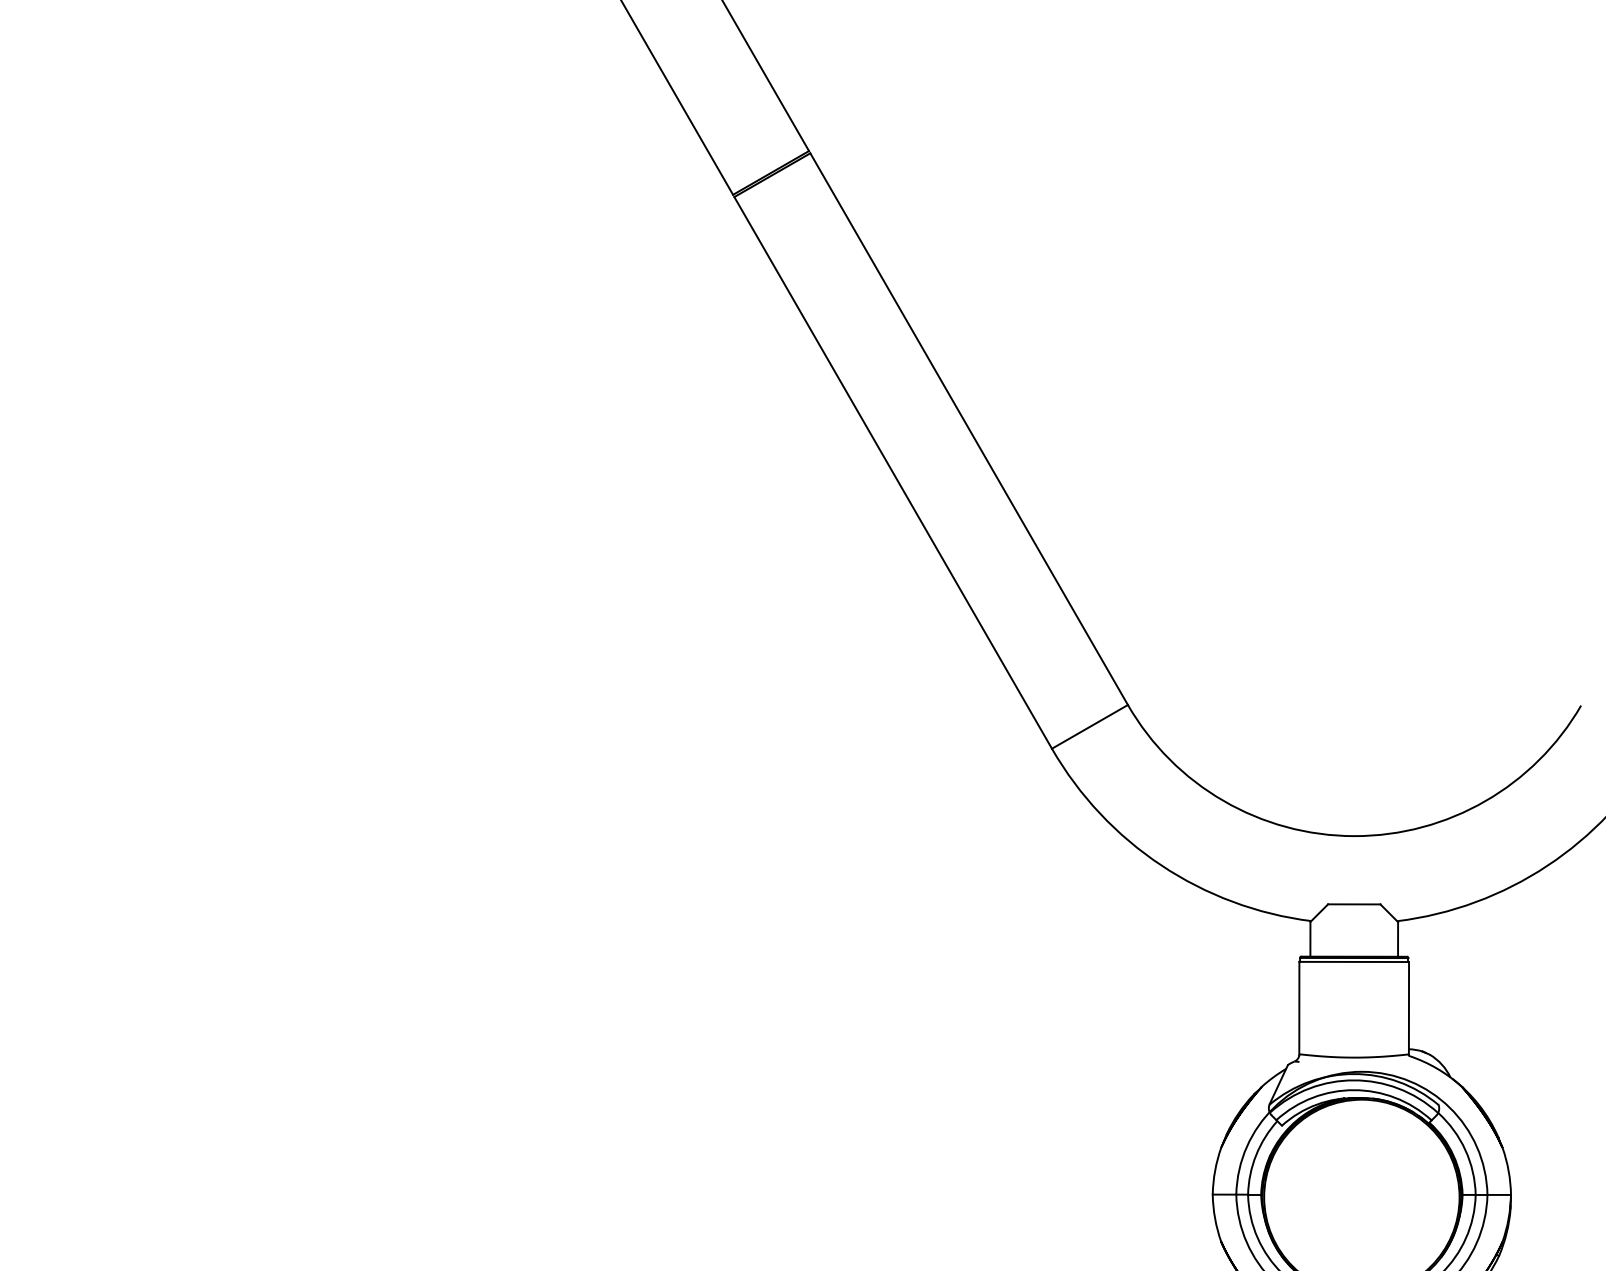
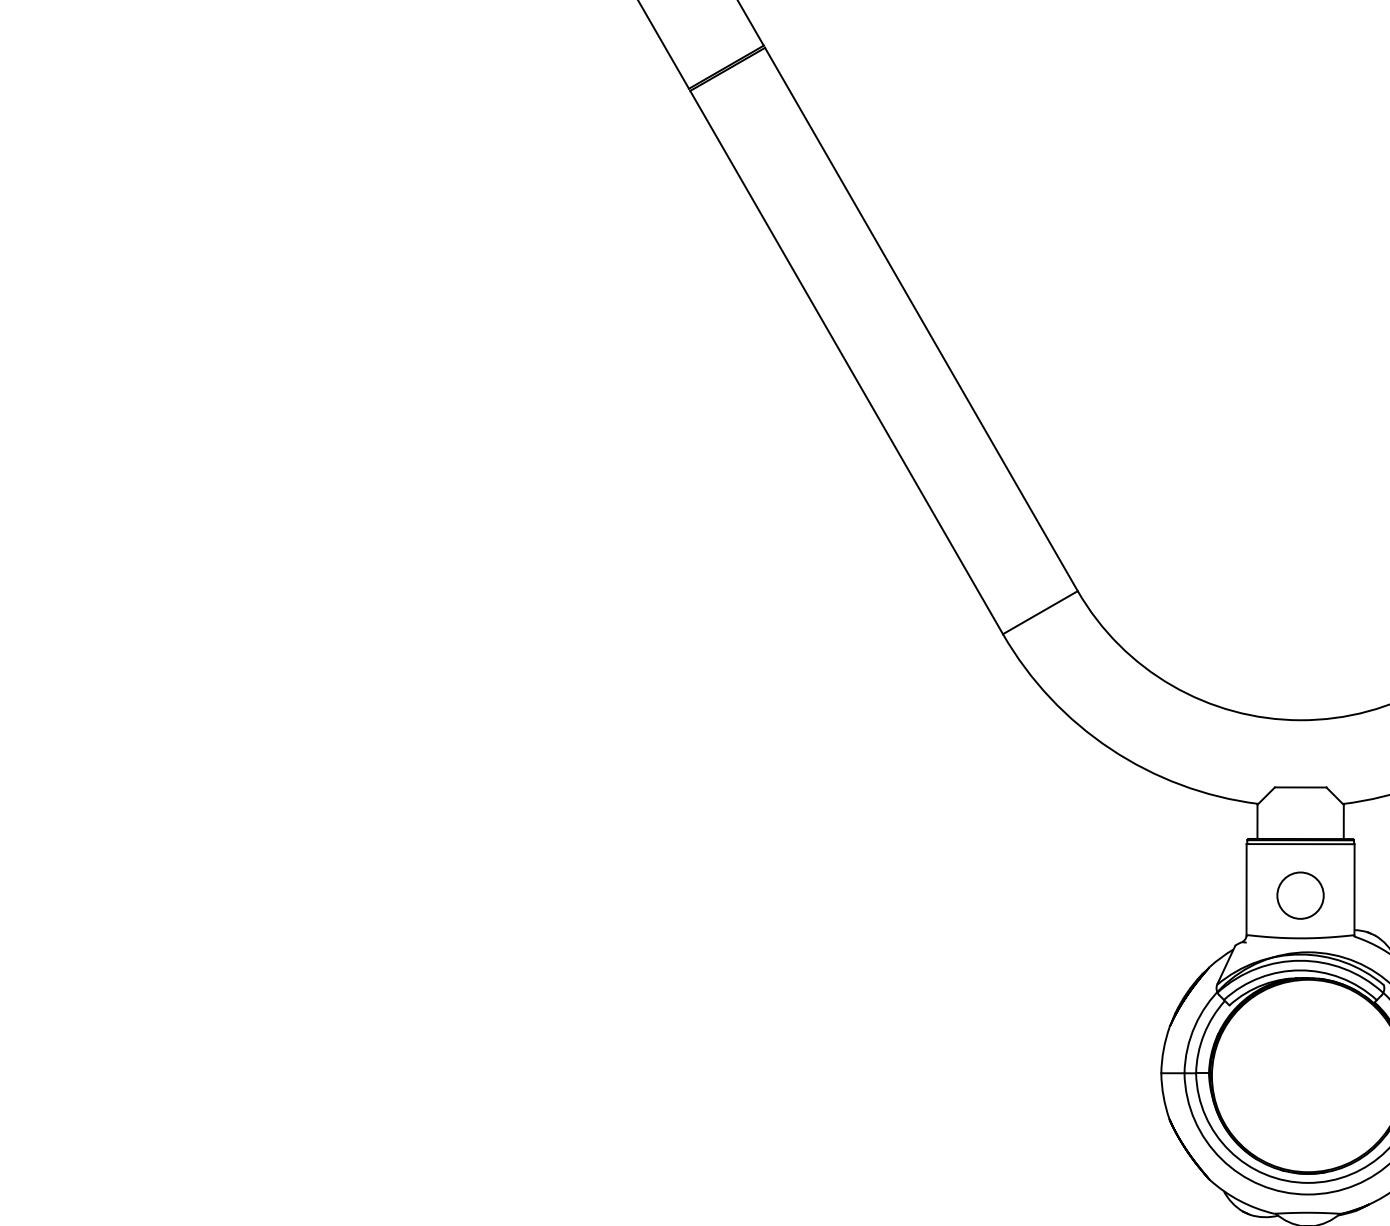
circle: (1353, 1013) -> (1299, 894), added

